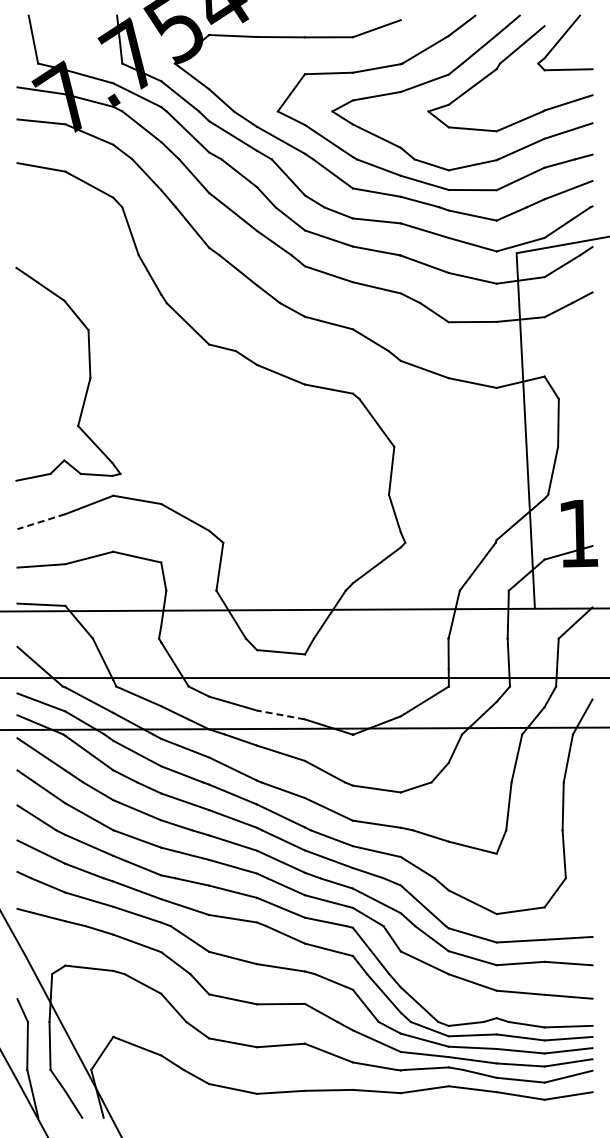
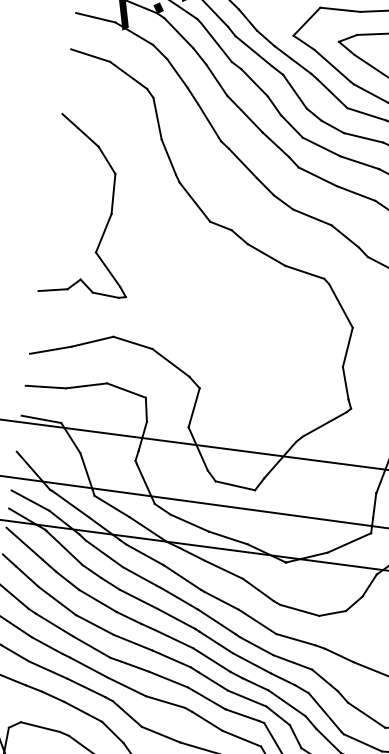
part: (89, 373) -> (111, 210), moved
line: (40, 521) -> (50, 350), dashed -> solid
line: (280, 714) -> (227, 537), dashed -> solid

